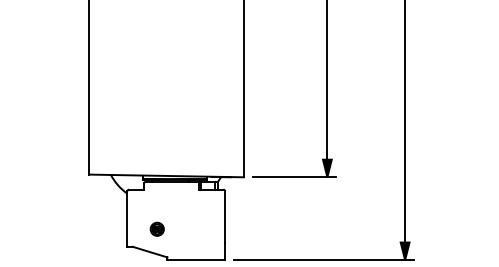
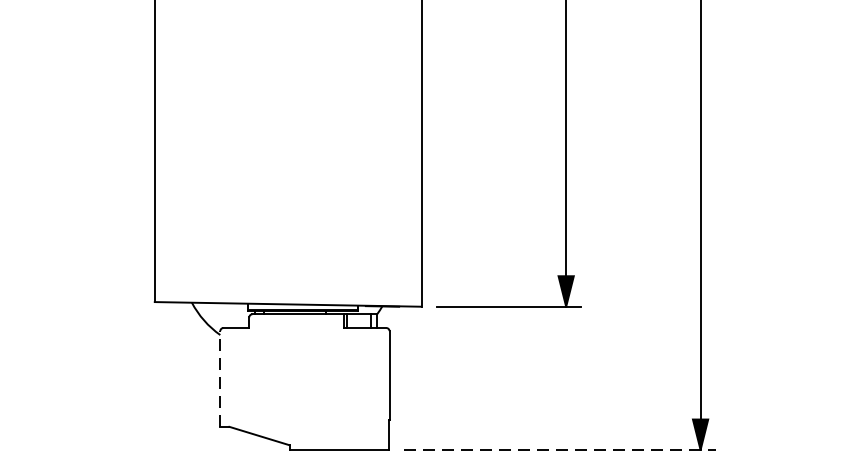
line: (127, 219) -> (220, 379), solid -> dashed
part: (156, 228) -> (270, 395), removed
line: (324, 260) -> (561, 450), solid -> dashed

